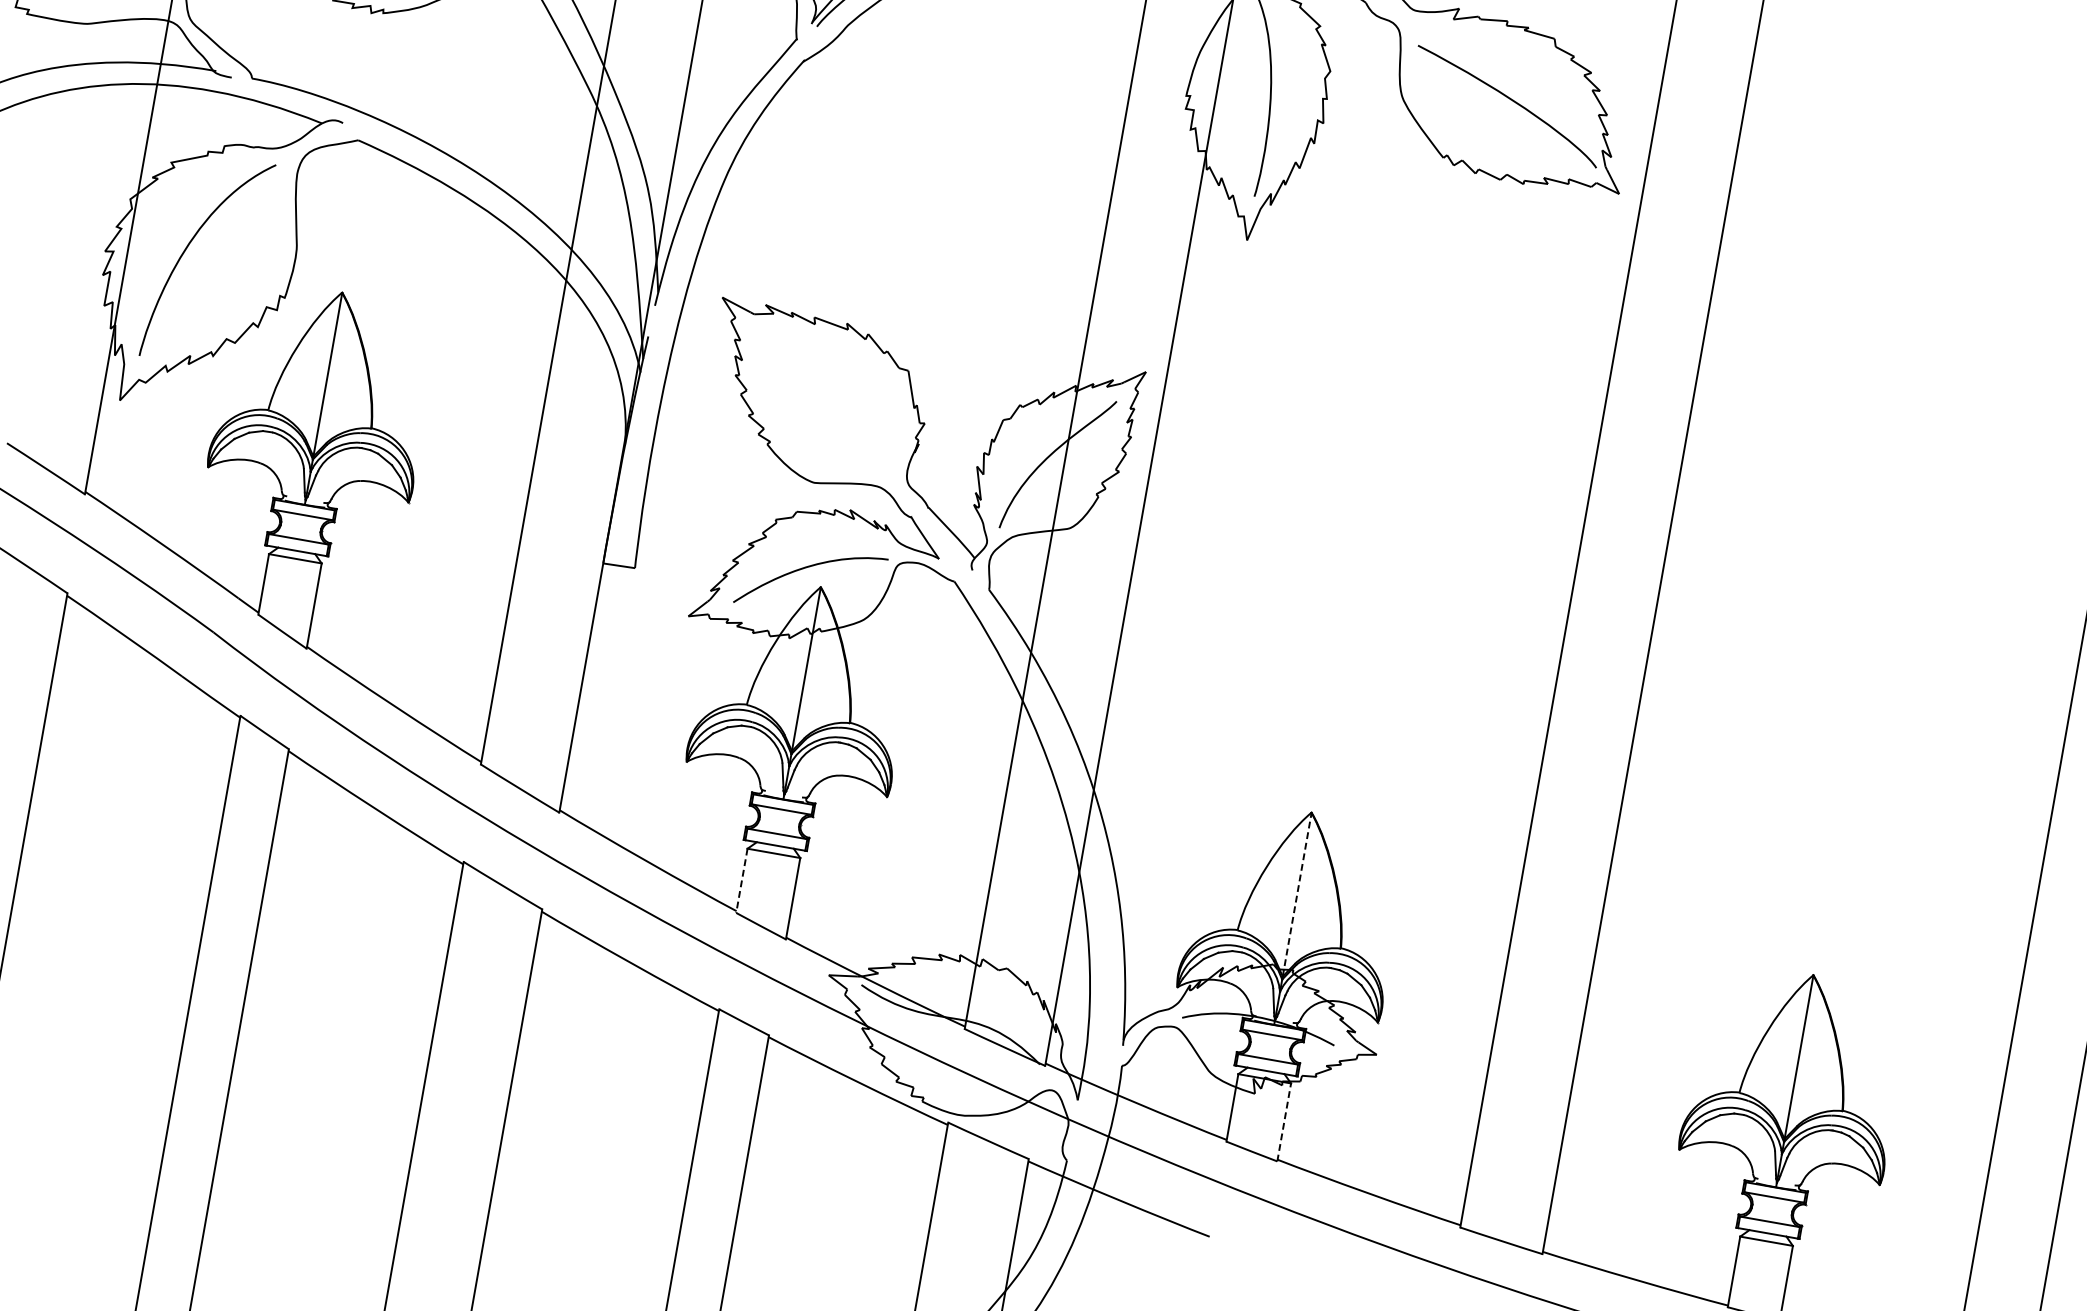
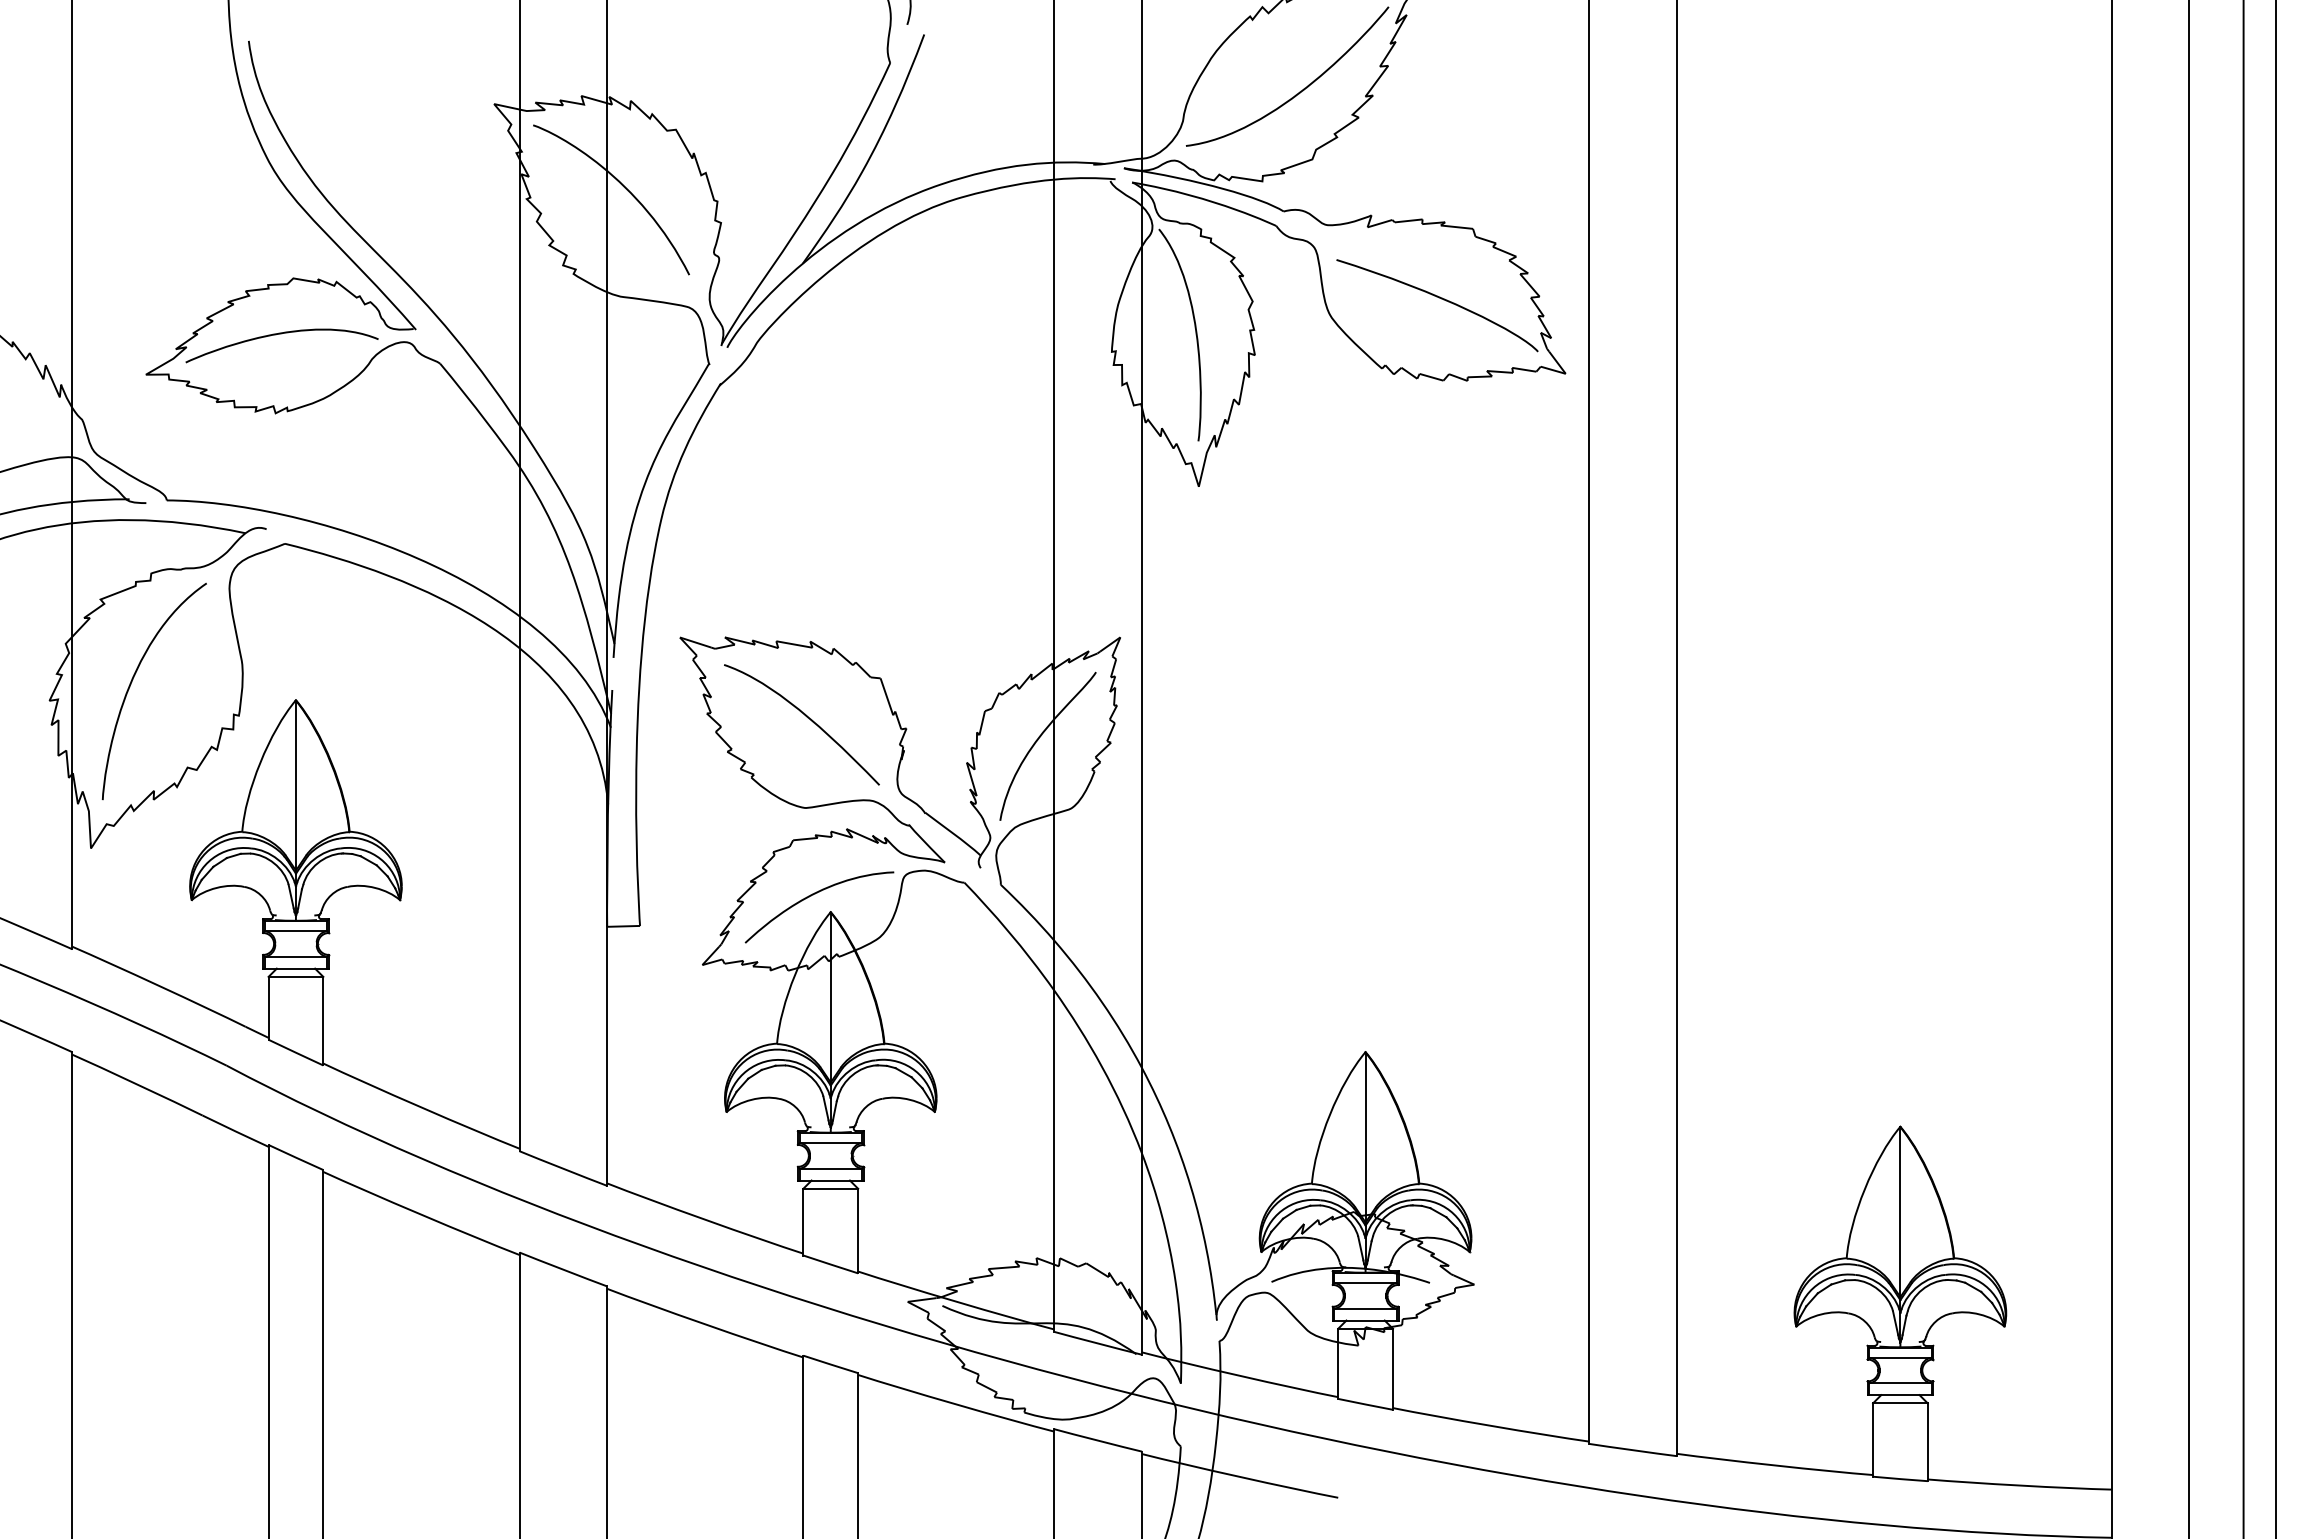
curve: (831, 397) -> (807, 718), added
line: (741, 881) -> (803, 1222), dashed -> solid
line: (1297, 894) -> (1365, 1137), dashed -> solid
line: (1284, 1122) -> (1393, 1369), dashed -> solid

